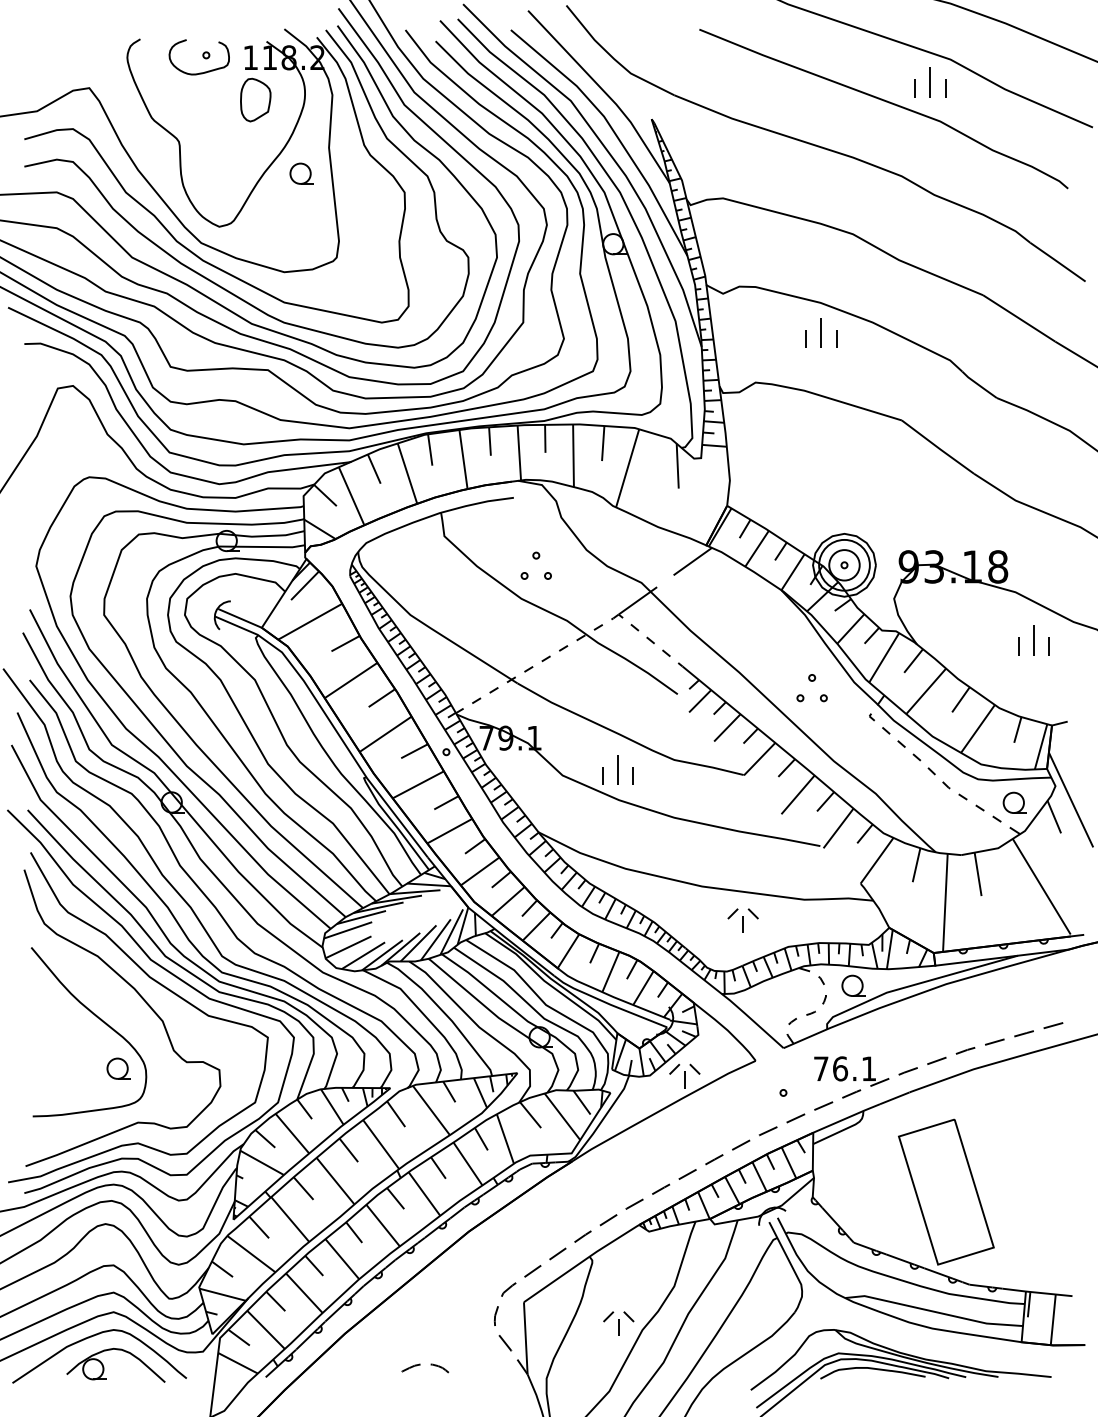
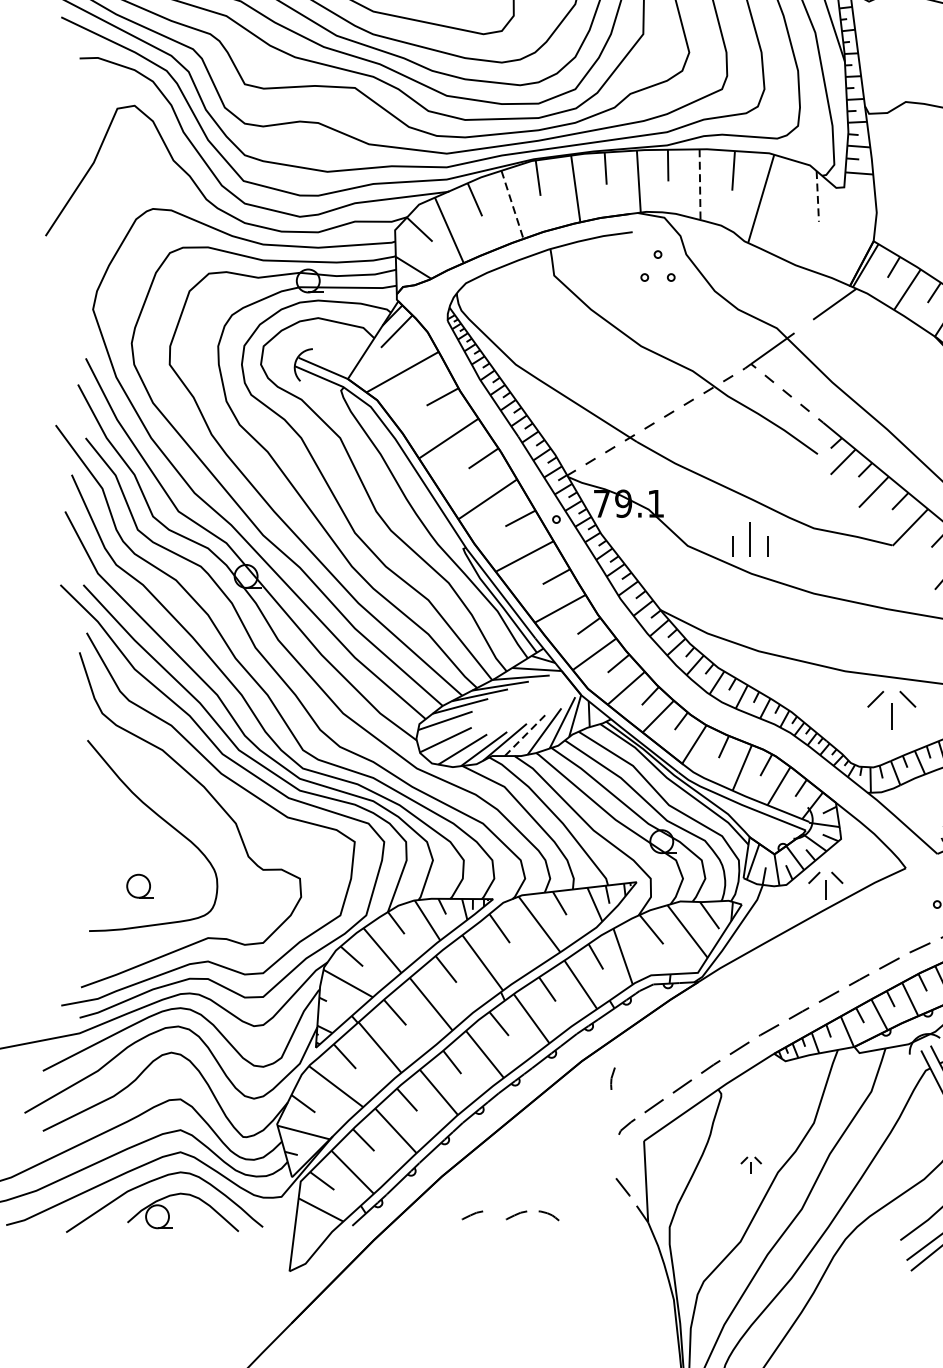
line: (573, 456) -> (700, 185), solid -> dashed
line: (677, 466) -> (817, 196), solid -> dashed
line: (407, 473) -> (512, 204), solid -> dashed
part: (535, 565) -> (657, 265), moved
part: (742, 920) -> (890, 709), size x1.4
line: (418, 943) -> (524, 735), solid -> dashed
part: (118, 1068) -> (139, 885), moved
part: (495, 1315) -> (611, 1078), moved
part: (618, 1323) -> (750, 1165), size x0.6
line: (371, 1367) -> (471, 1214), added

